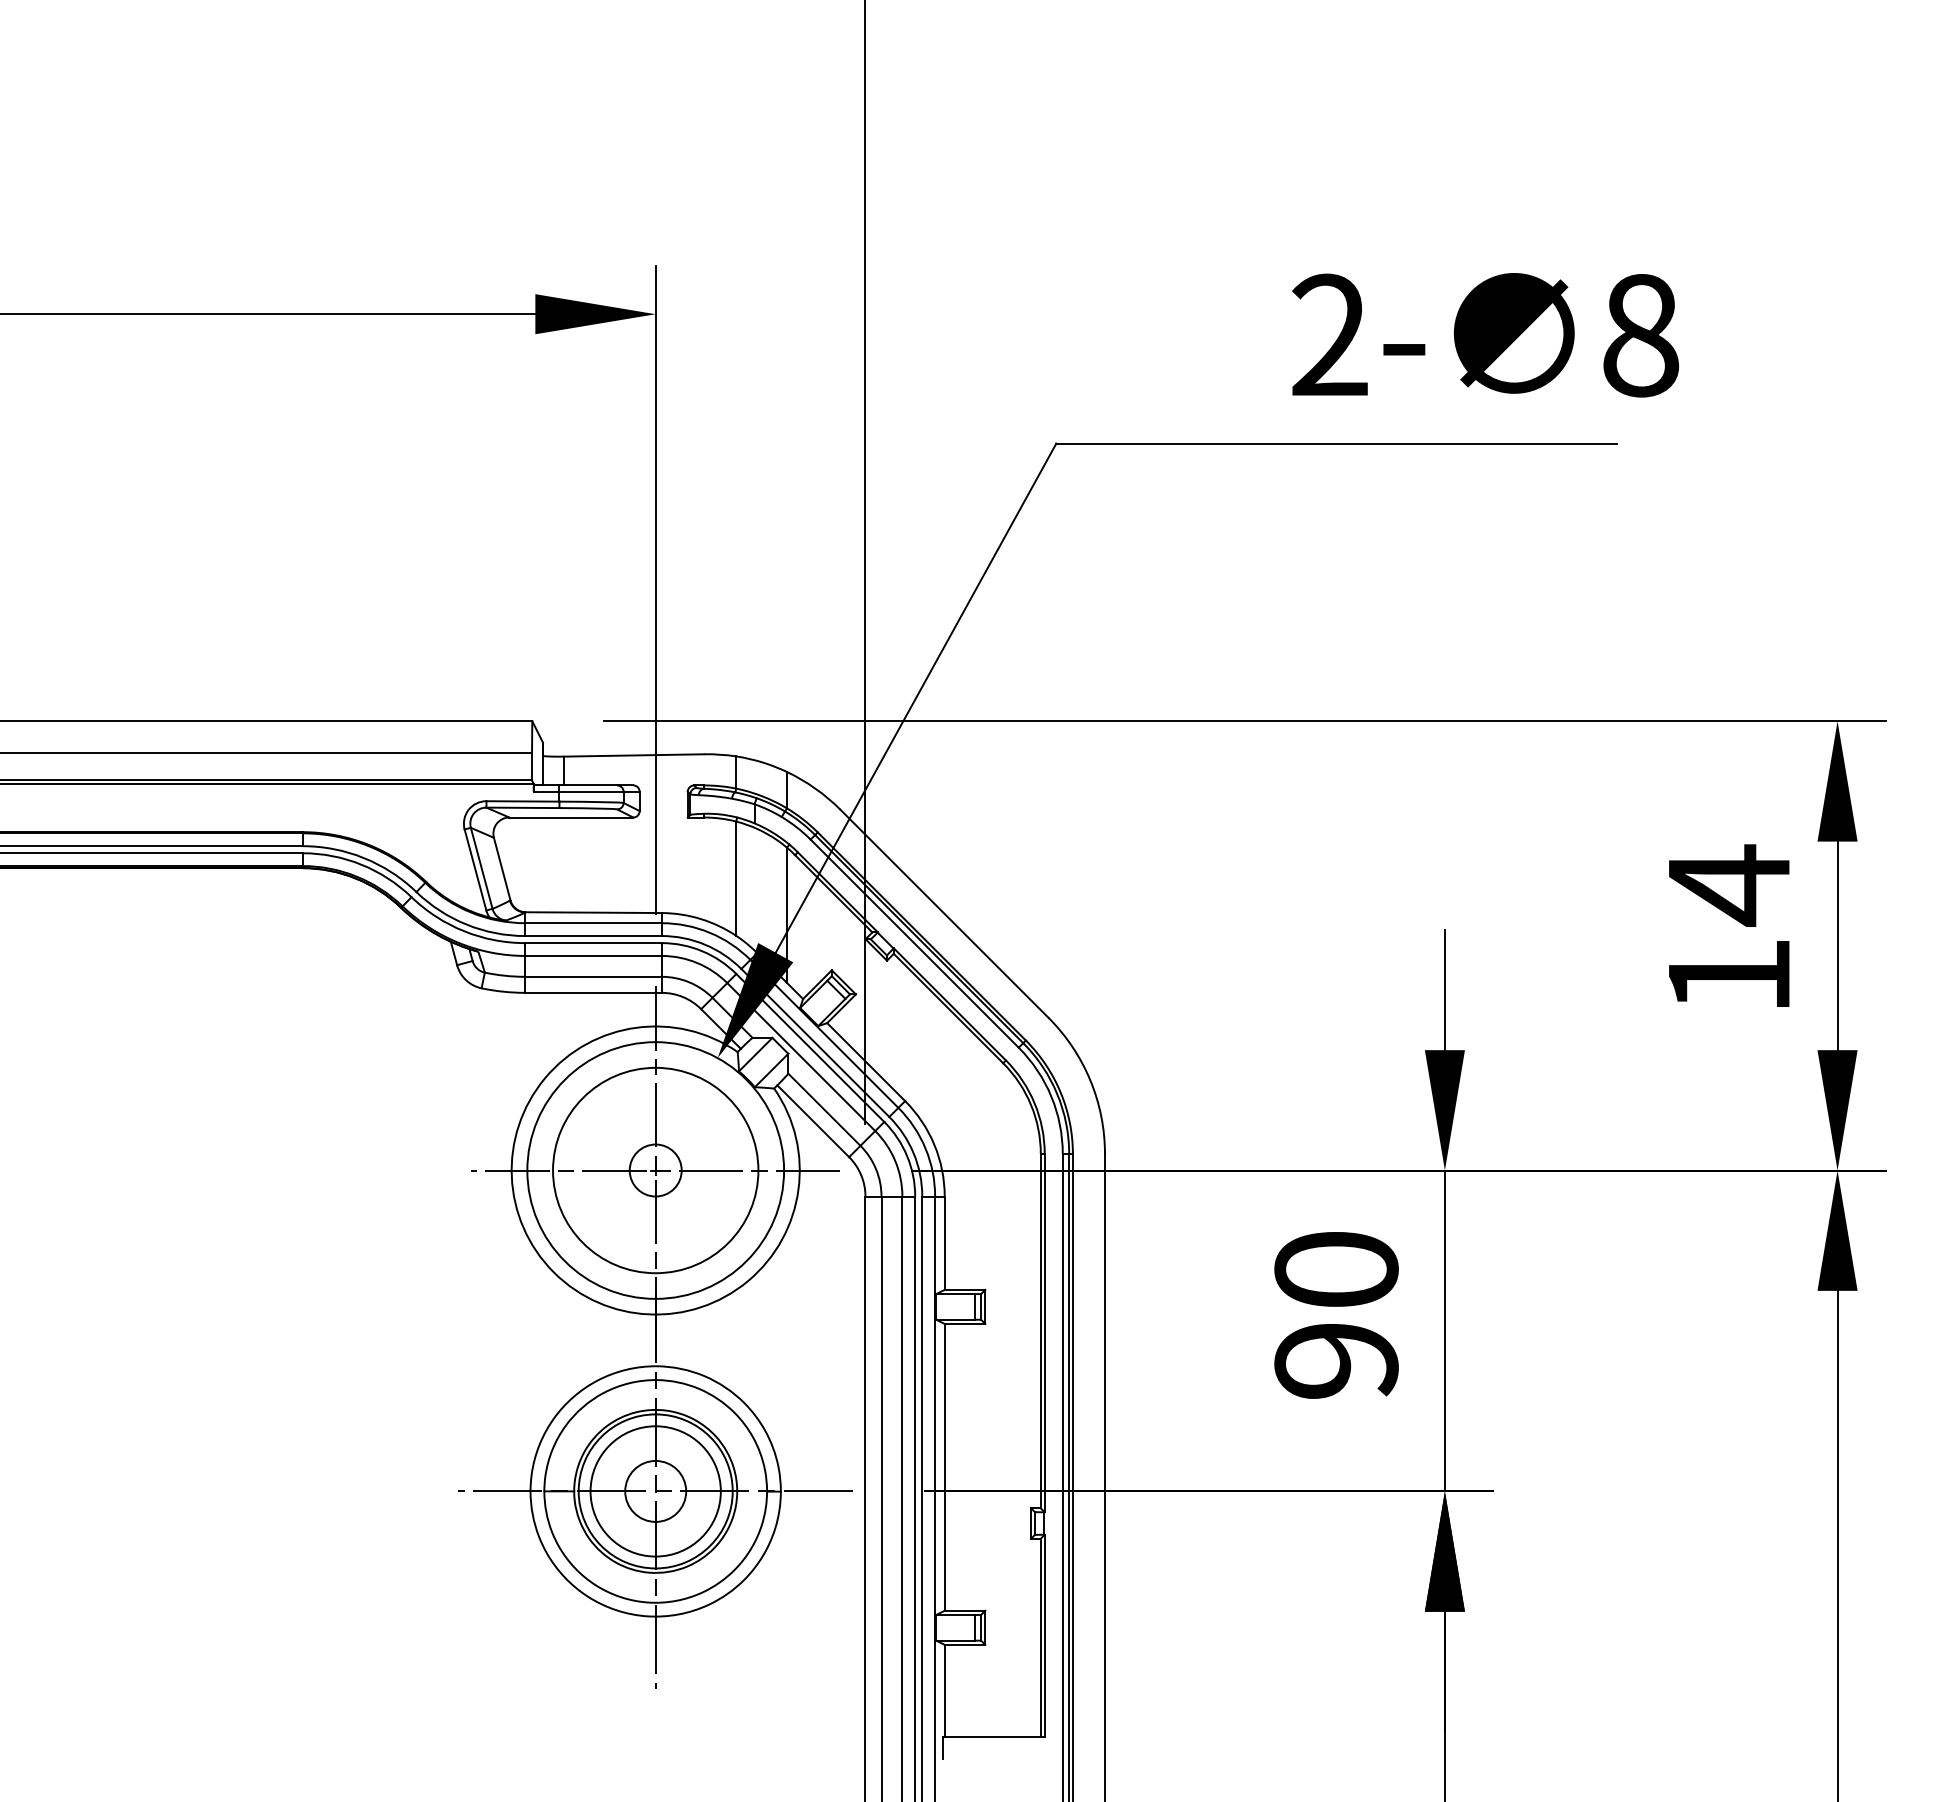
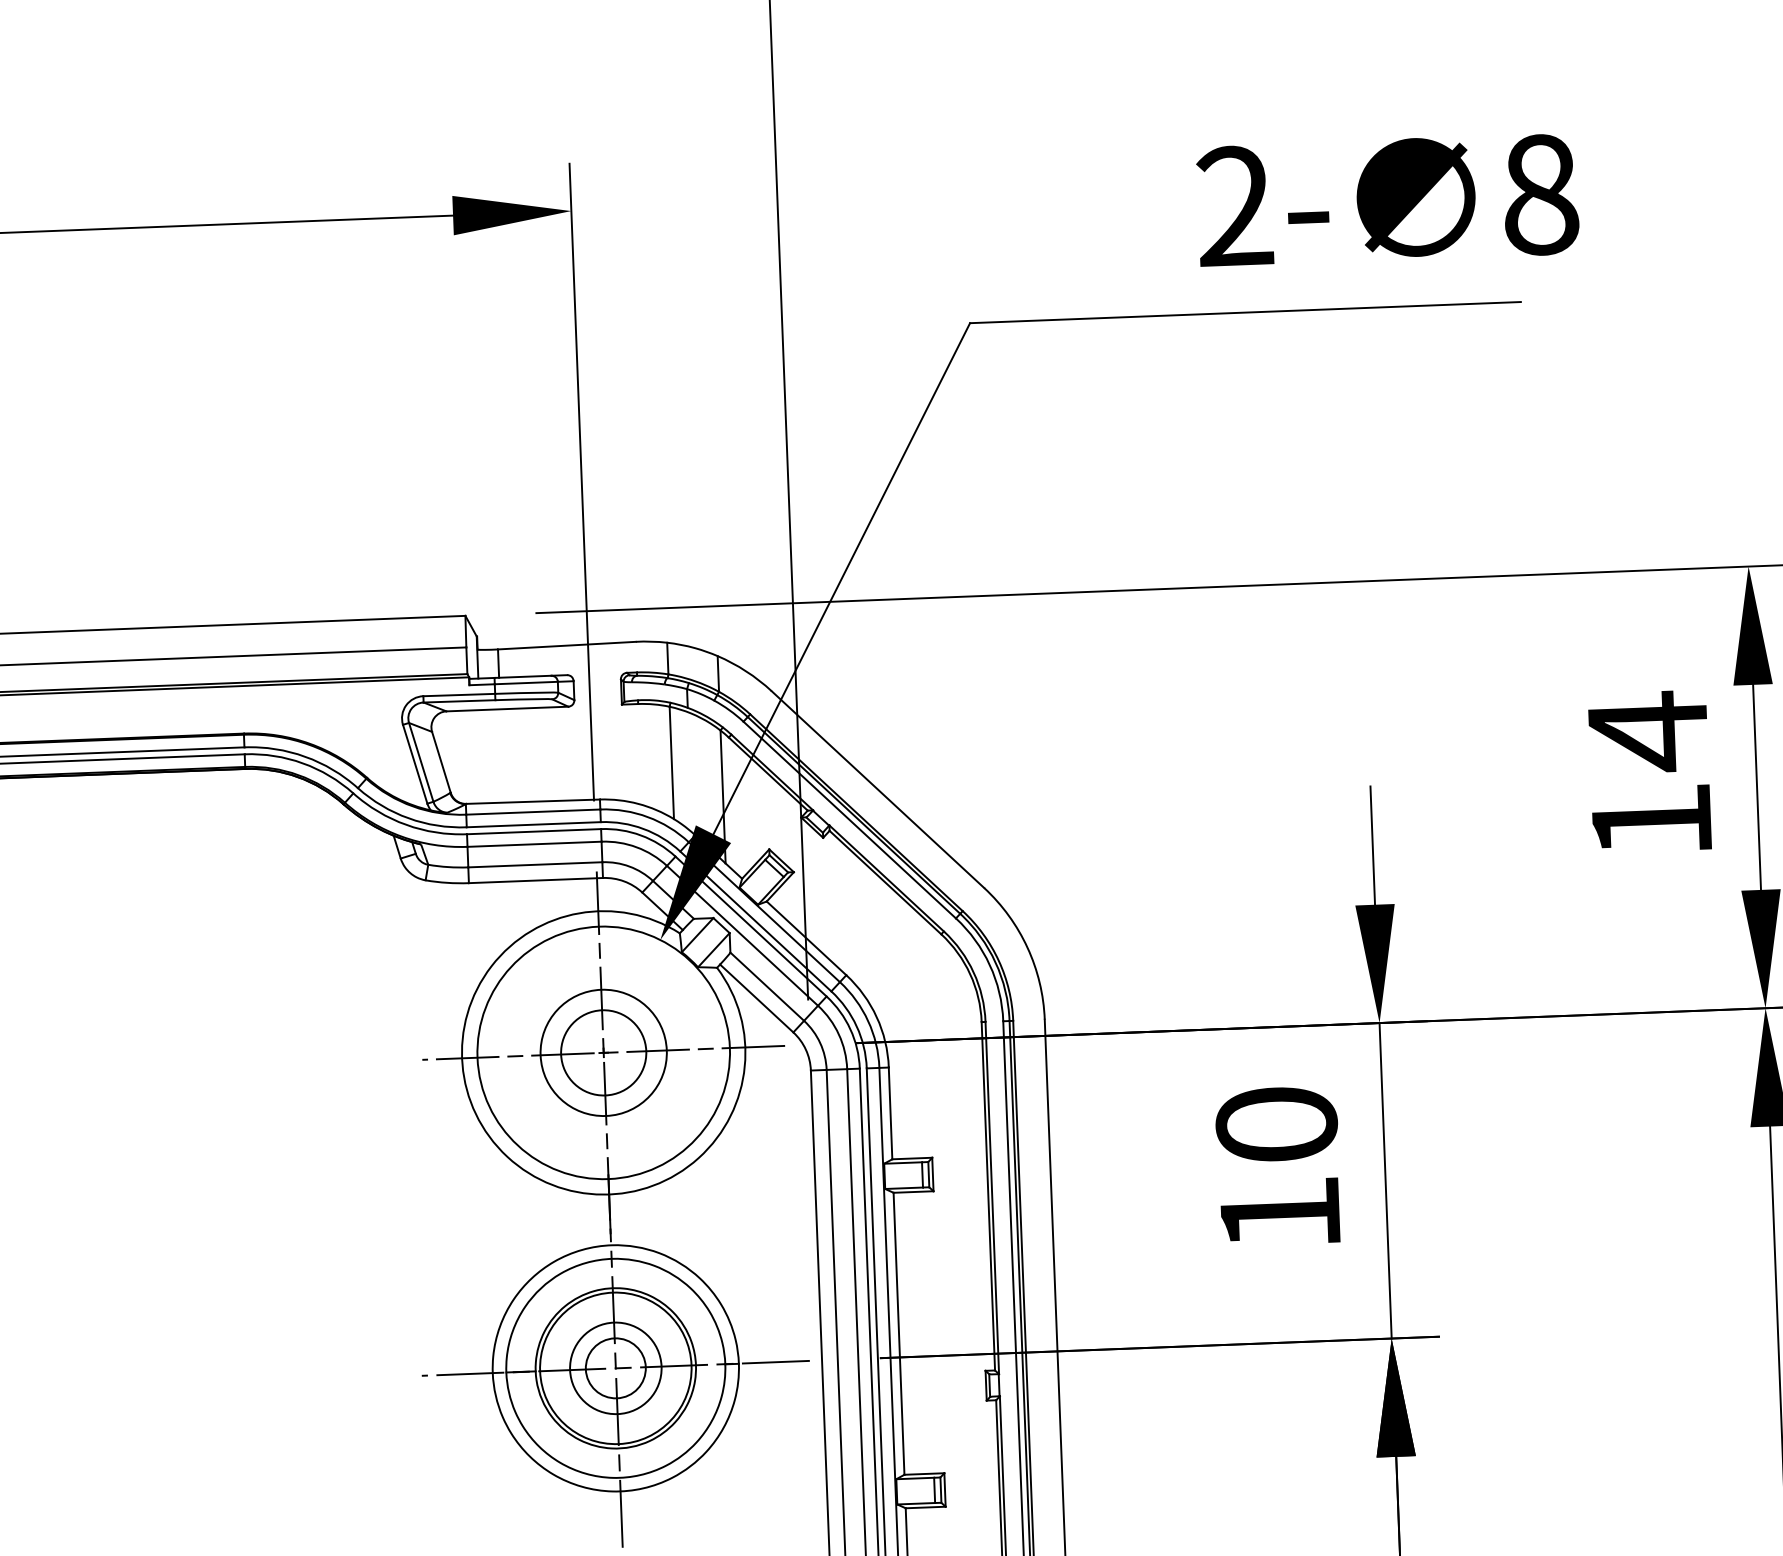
circle: (655, 1170) -> (603, 1052), size x0.62
circle: (655, 1170) -> (603, 1052), size x1.67
text: (1336, 1361) -> (1280, 1214), 90 -> 10
circle: (655, 1490) -> (615, 1367), size x0.71

